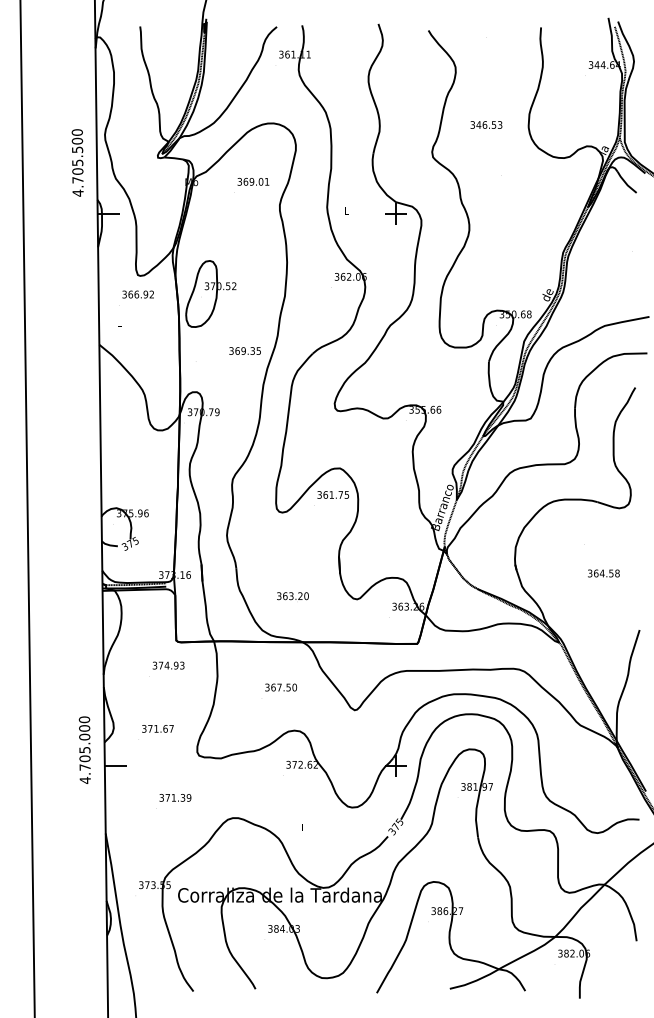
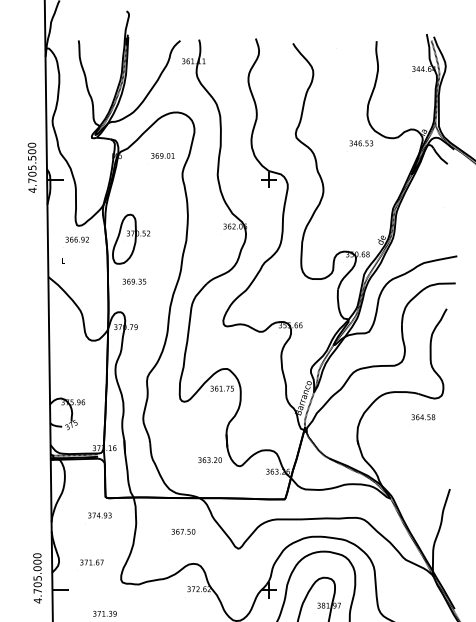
text: (486, 124) -> (361, 143), moved
text: (77, 162) -> (32, 167), moved
text: (244, 350) -> (133, 281), moved
text: (603, 573) -> (423, 417), moved
text: (292, 596) -> (209, 460), moved

